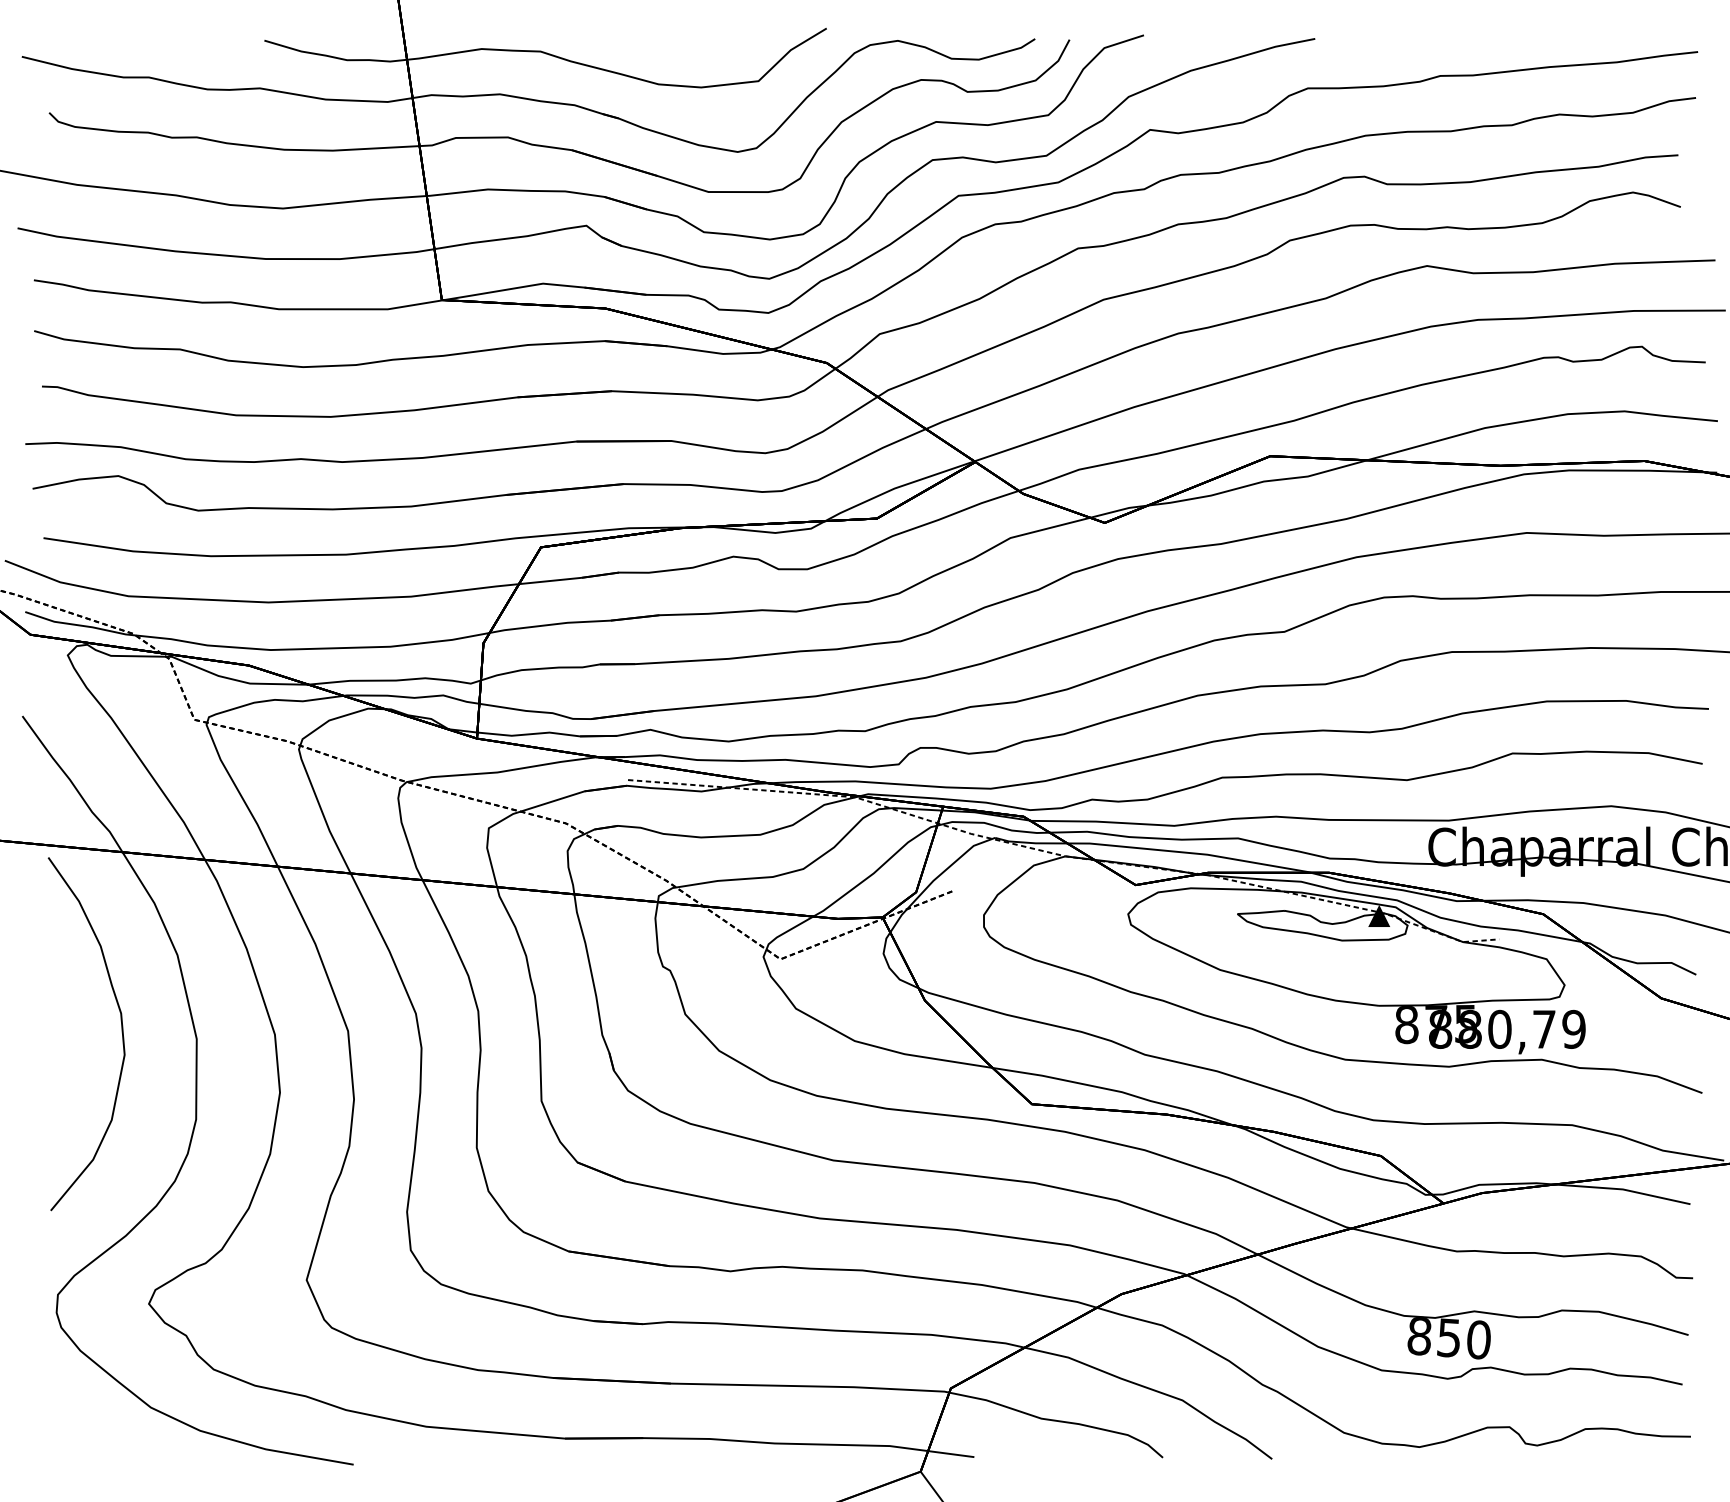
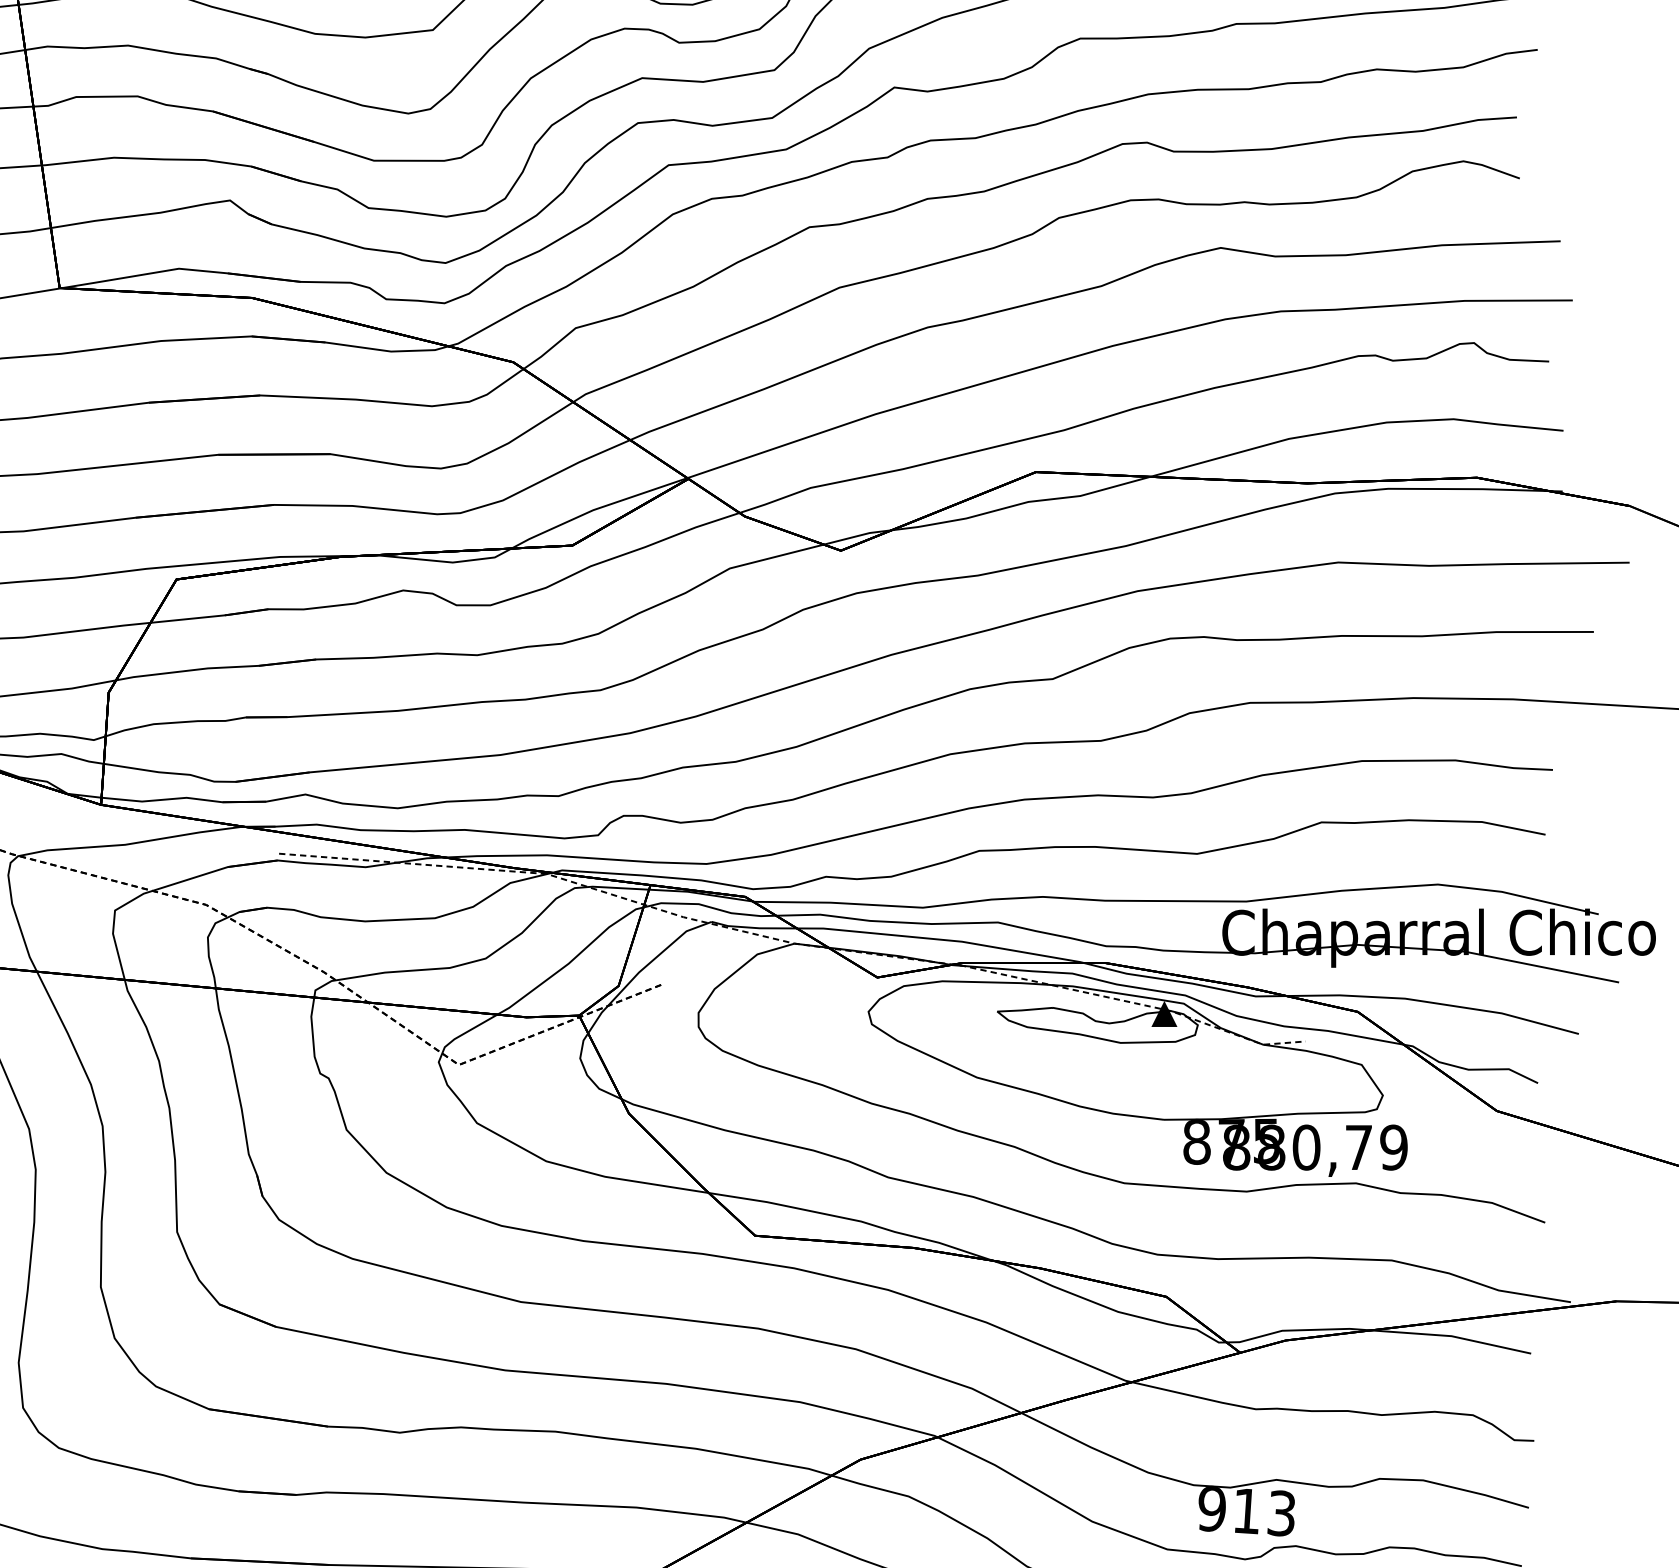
text: (1448, 1338) -> (1246, 1511), 850 -> 913

